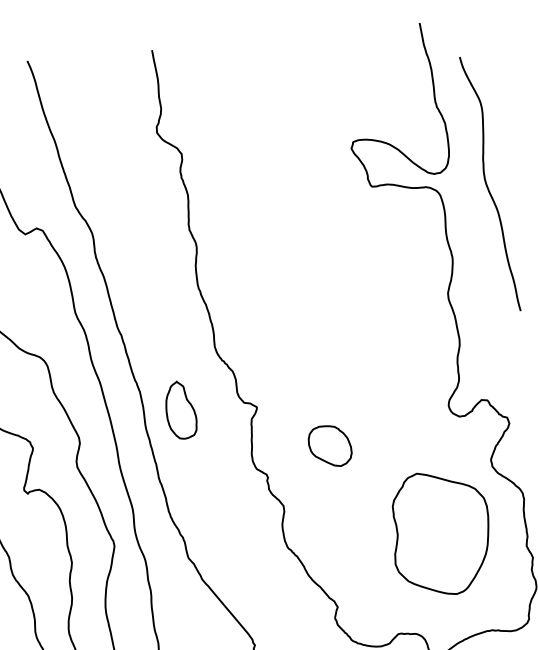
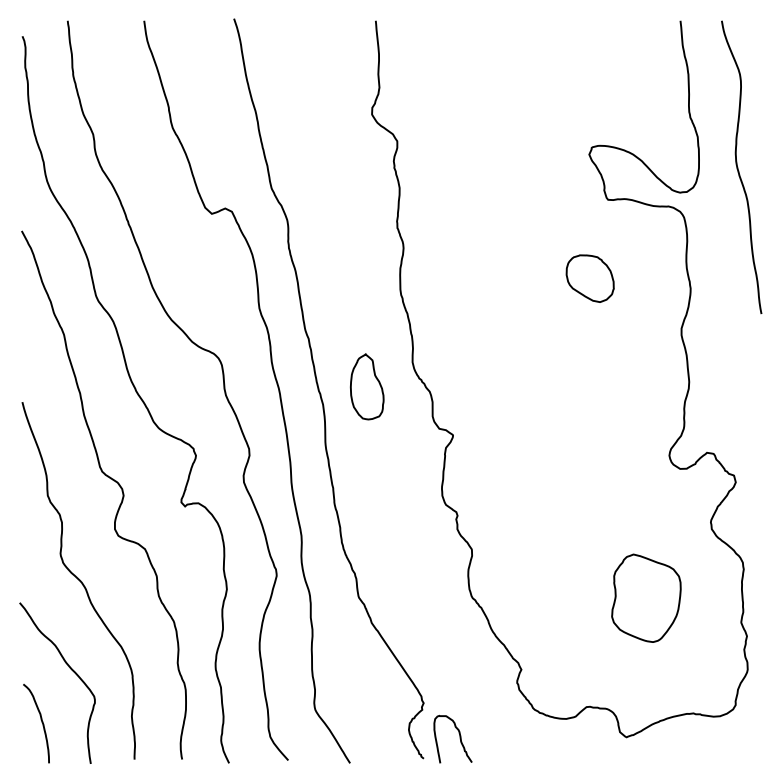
curve: (487, 184) -> (738, 167), moved
part: (180, 409) -> (366, 386), moved
part: (329, 446) -> (589, 278), moved
part: (441, 532) -> (646, 597), size x0.62

